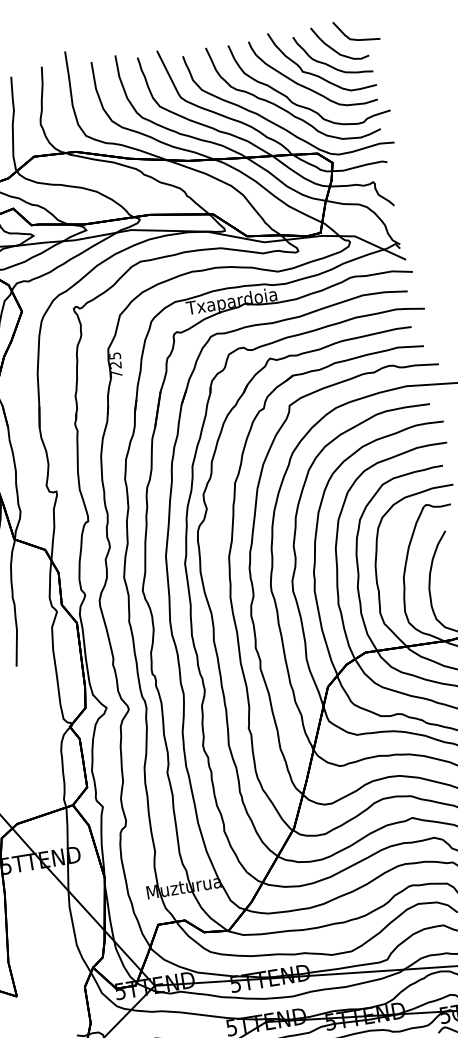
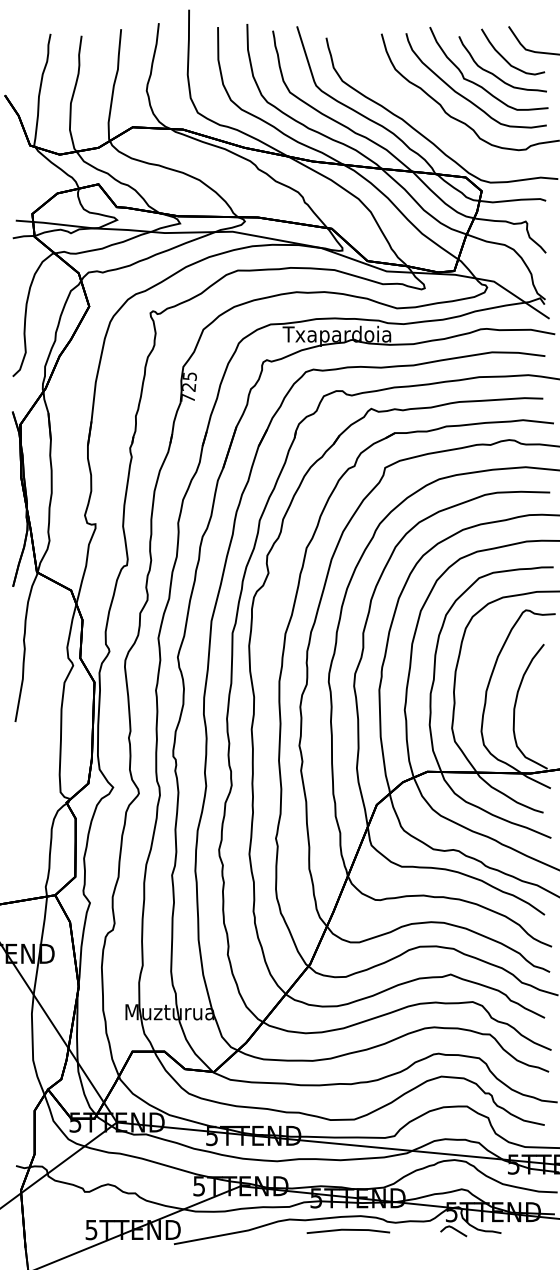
curve: (284, 108) -> (435, 118), removed

